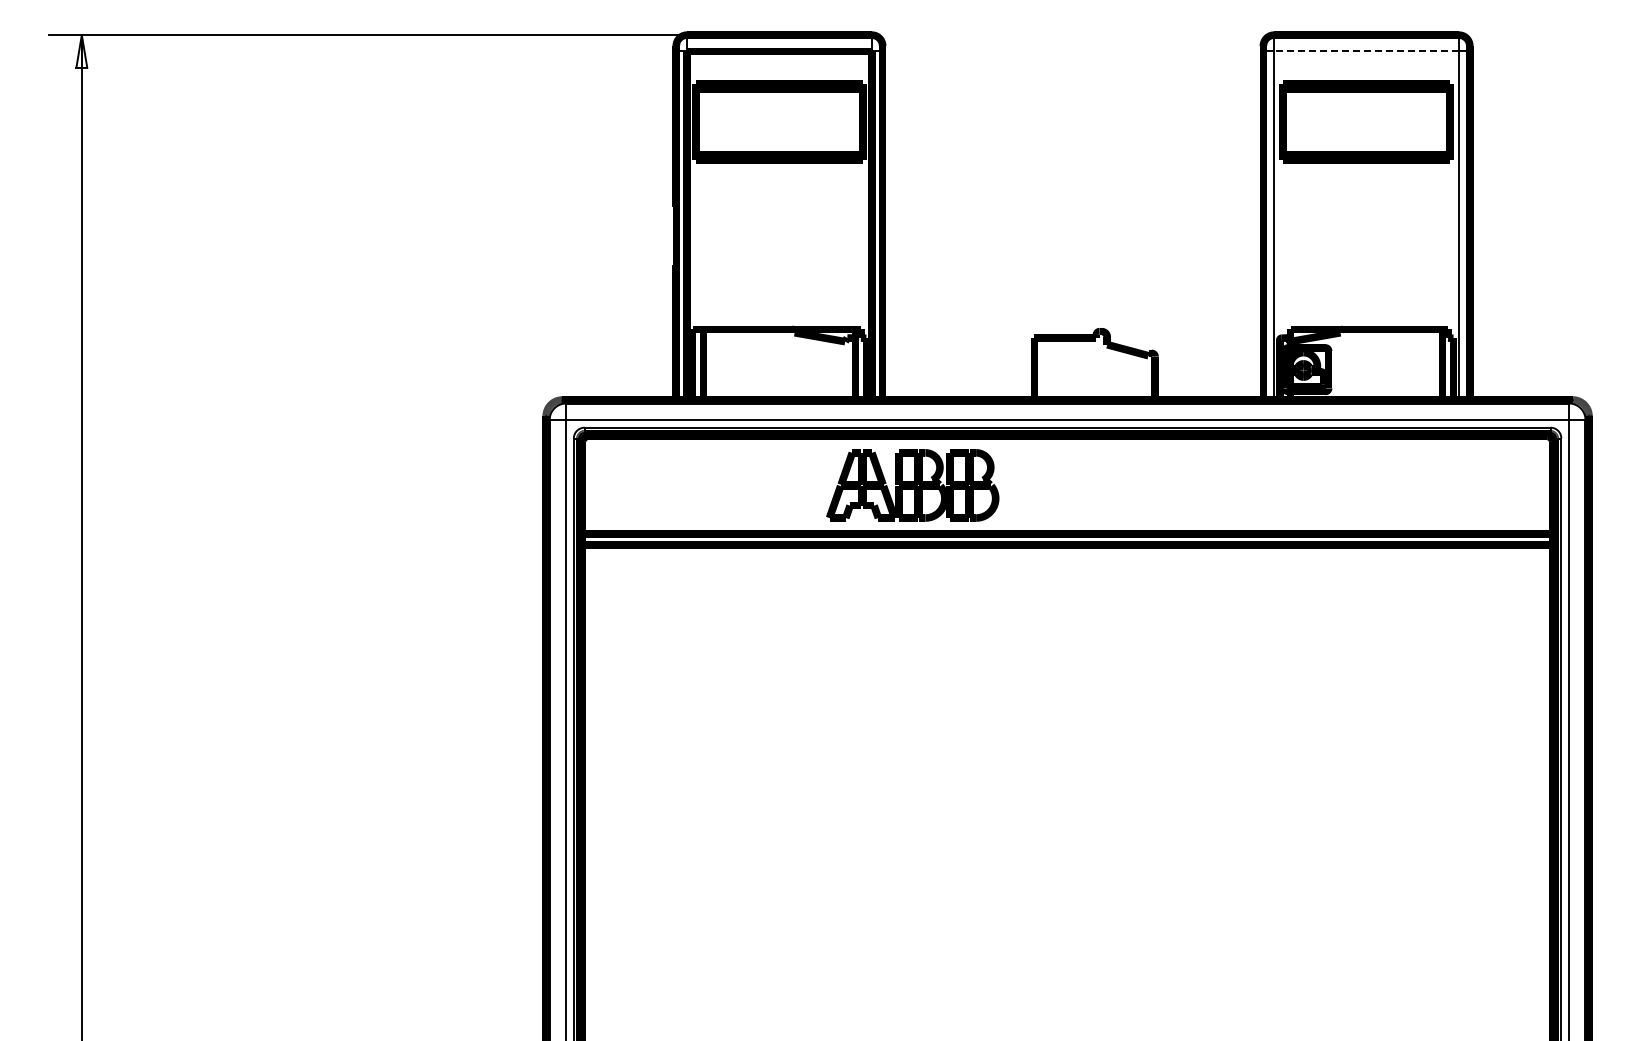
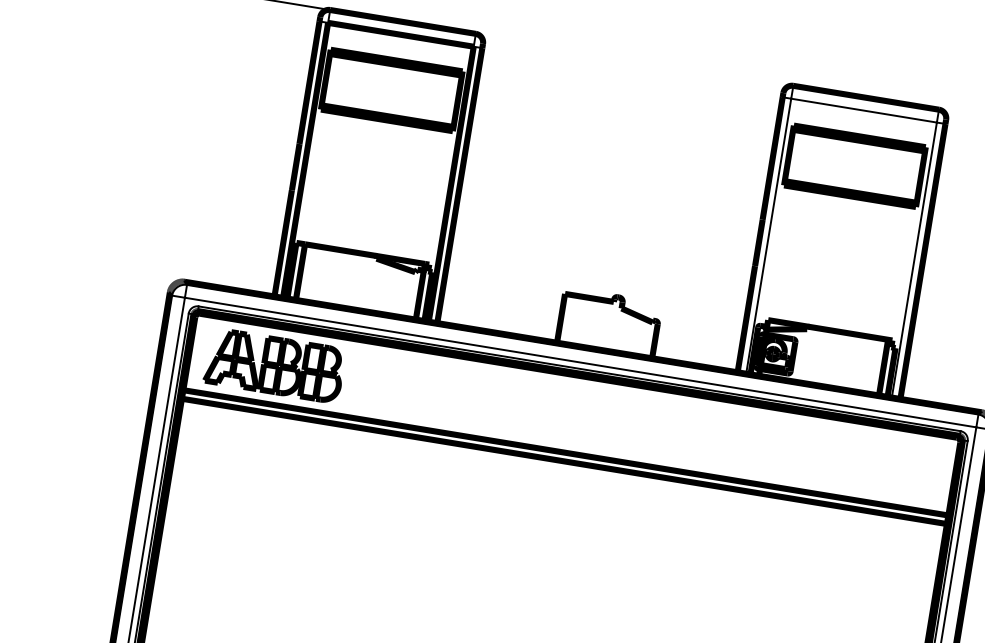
line: (1366, 51) -> (863, 110), dashed -> solid
part: (912, 485) -> (274, 365), moved

